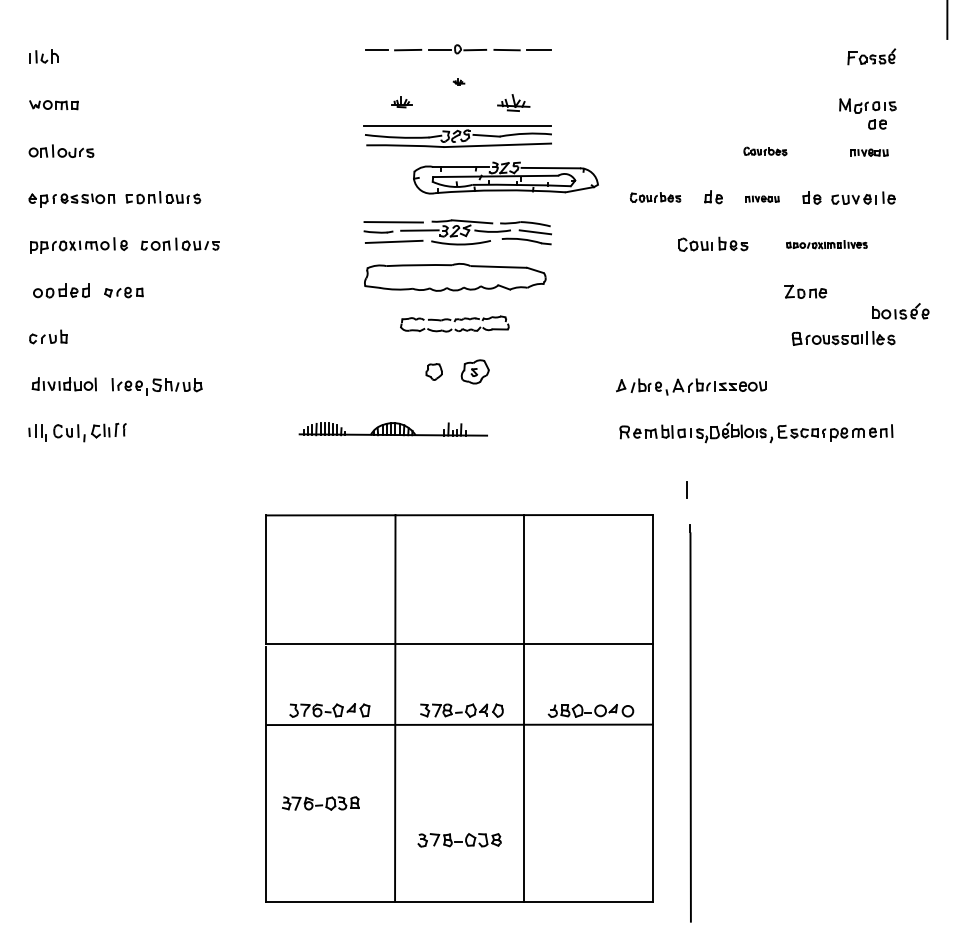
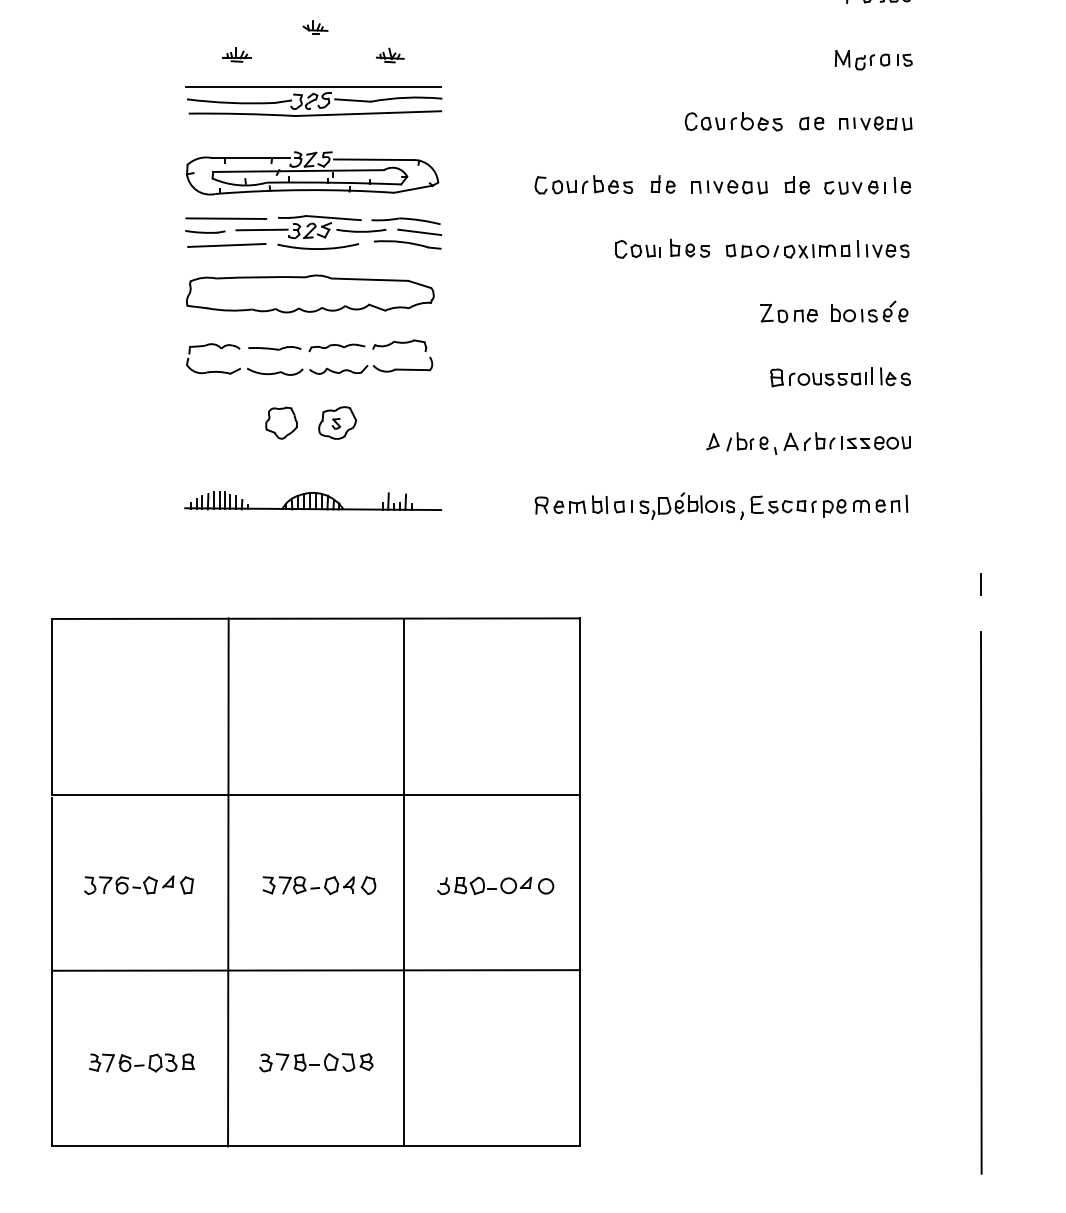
part: (458, 81) -> (314, 26), size x1.67
part: (513, 102) -> (389, 55), size x0.62
part: (877, 124) -> (811, 123), moved
part: (765, 151) -> (733, 122), size x1.67
part: (869, 152) -> (875, 123), size x1.43
part: (505, 177) -> (311, 172), moved
part: (655, 197) -> (583, 184), size x1.43
part: (762, 198) -> (729, 186), size x1.67
part: (826, 244) -> (817, 249), size x1.67
part: (900, 311) -> (869, 311), moved
part: (454, 323) -> (309, 356), size x1.67
part: (434, 371) -> (281, 422), size x1.43
part: (691, 386) -> (809, 442), moved
part: (392, 429) -> (311, 501), moved
line: (686, 489) -> (979, 583), moved
line: (690, 723) -> (981, 903), moved
line: (459, 724) -> (316, 970), moved
part: (320, 803) -> (141, 1062), moved

